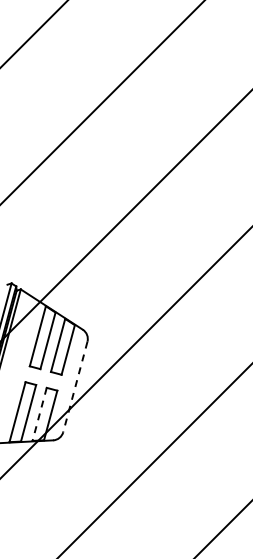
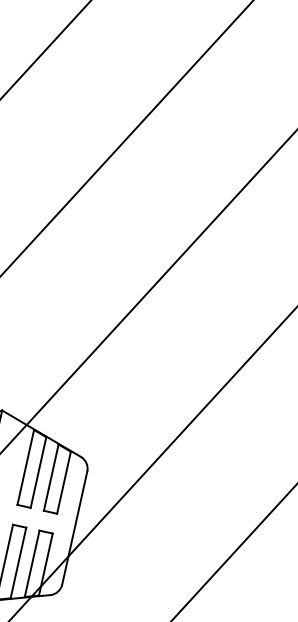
line: (75, 387) -> (74, 528), dashed -> solid
line: (39, 414) -> (31, 563), dashed -> solid

